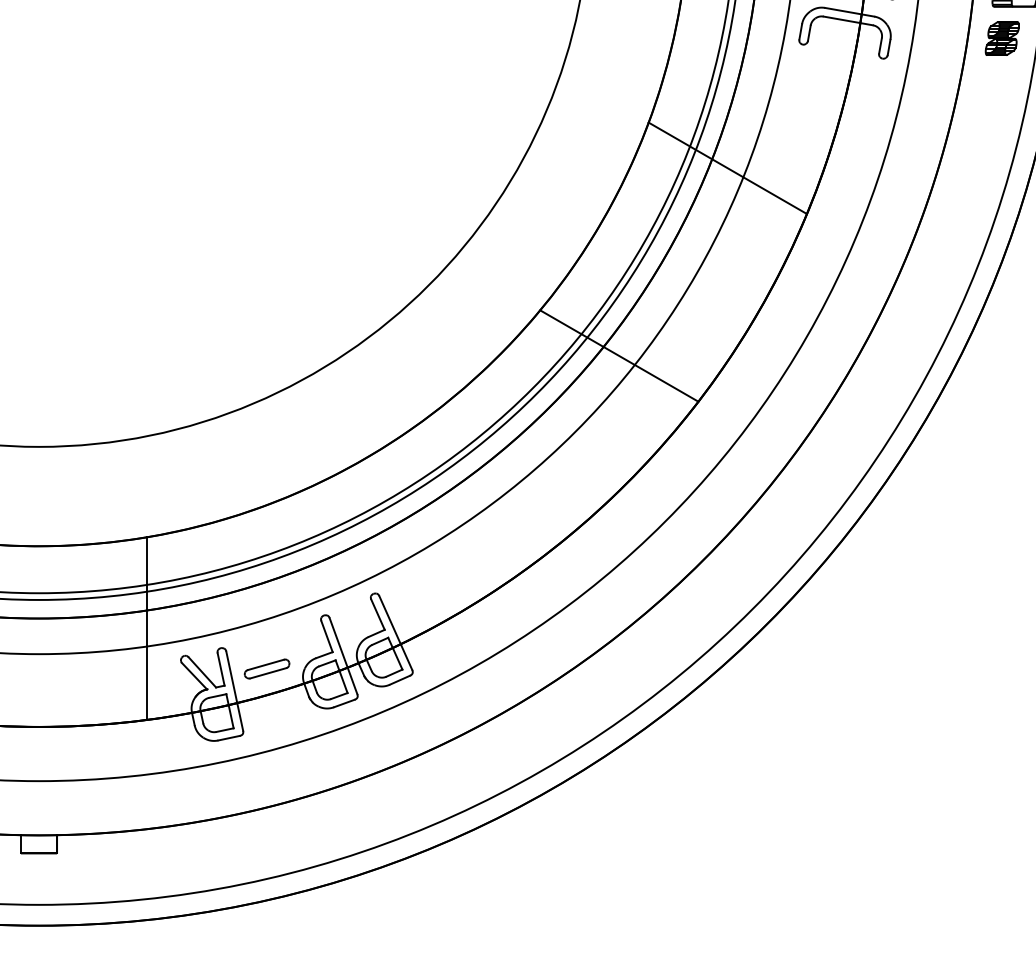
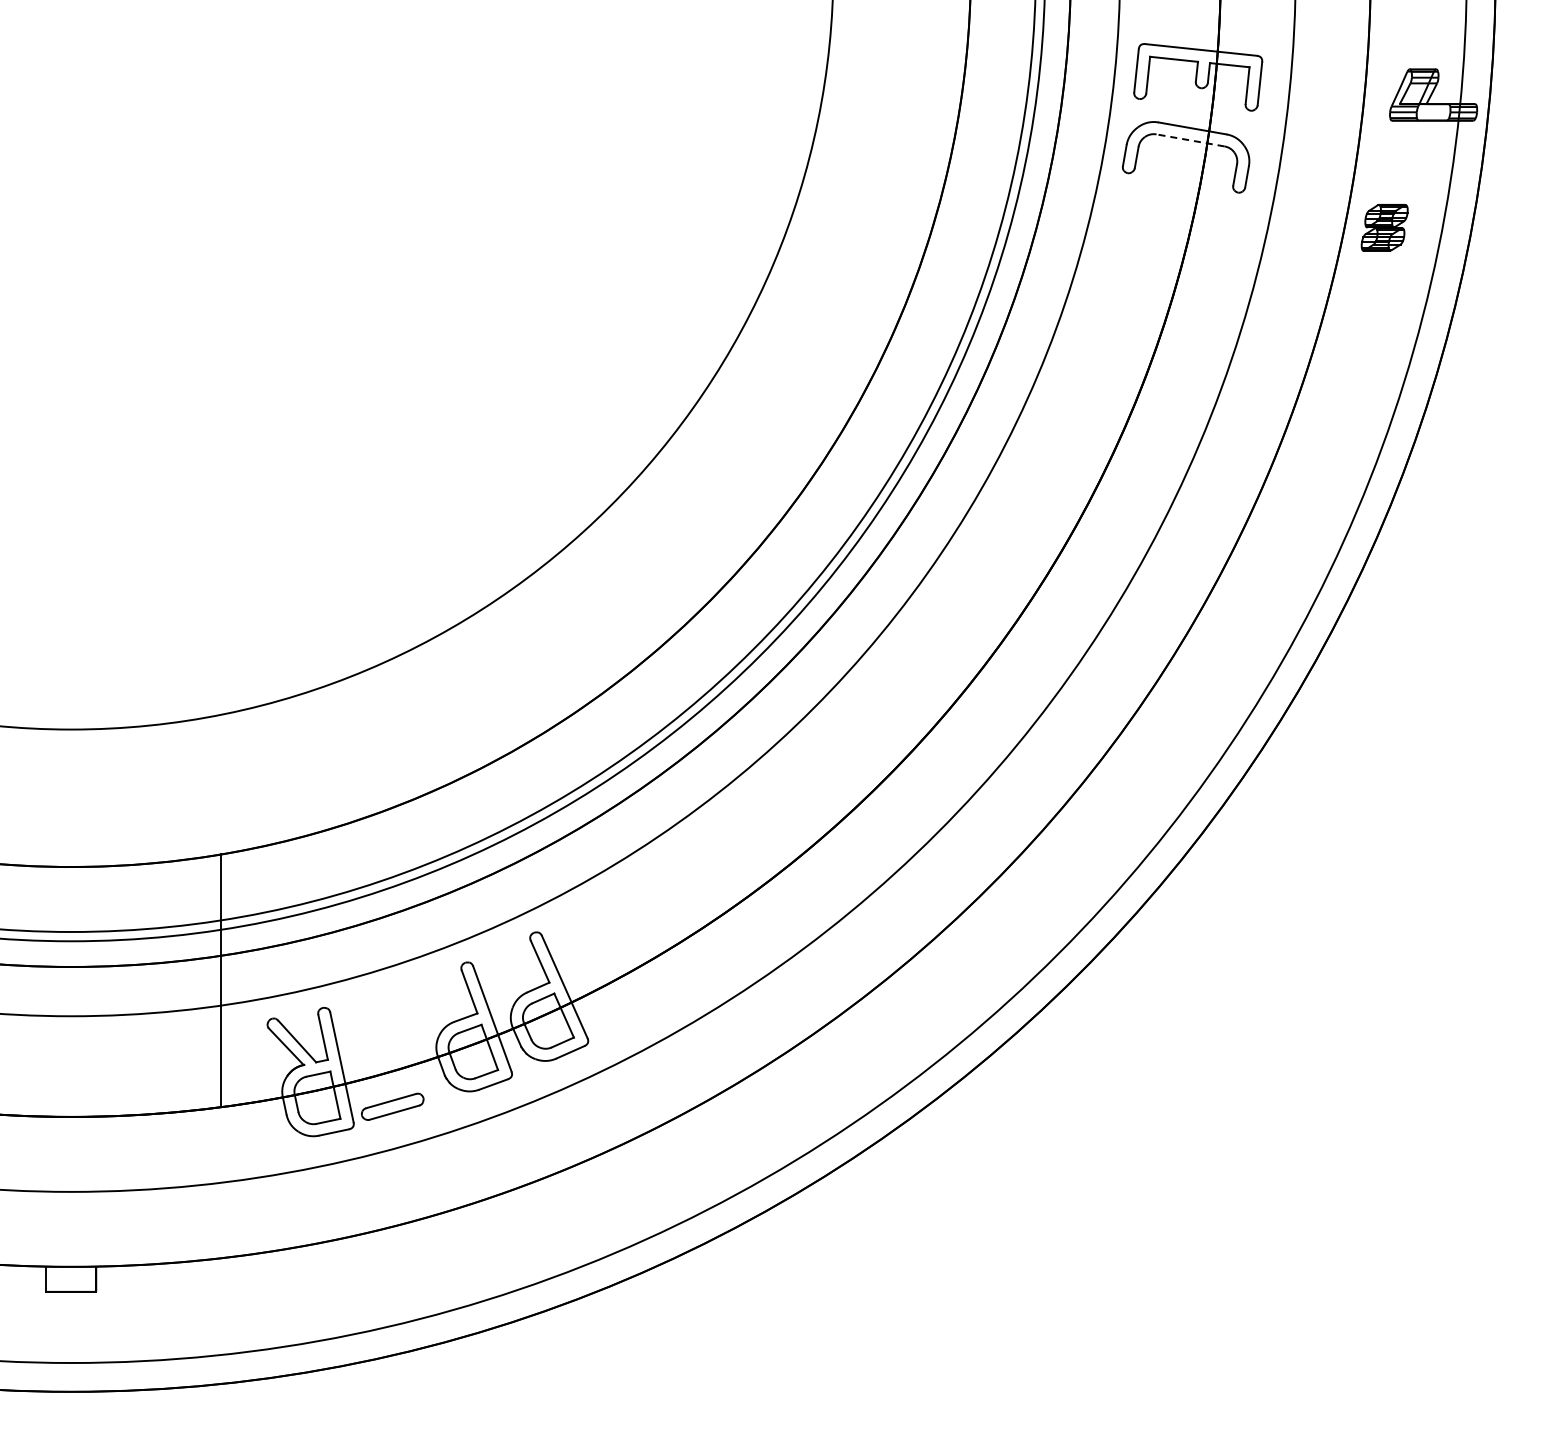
line: (848, 20) -> (1190, 140), solid -> dashed
part: (1002, 38) -> (1384, 227), moved
line: (727, 168) -> (1023, 344), removed
line: (619, 355) -> (873, 603), removed
part: (266, 668) -> (392, 1106), moved

